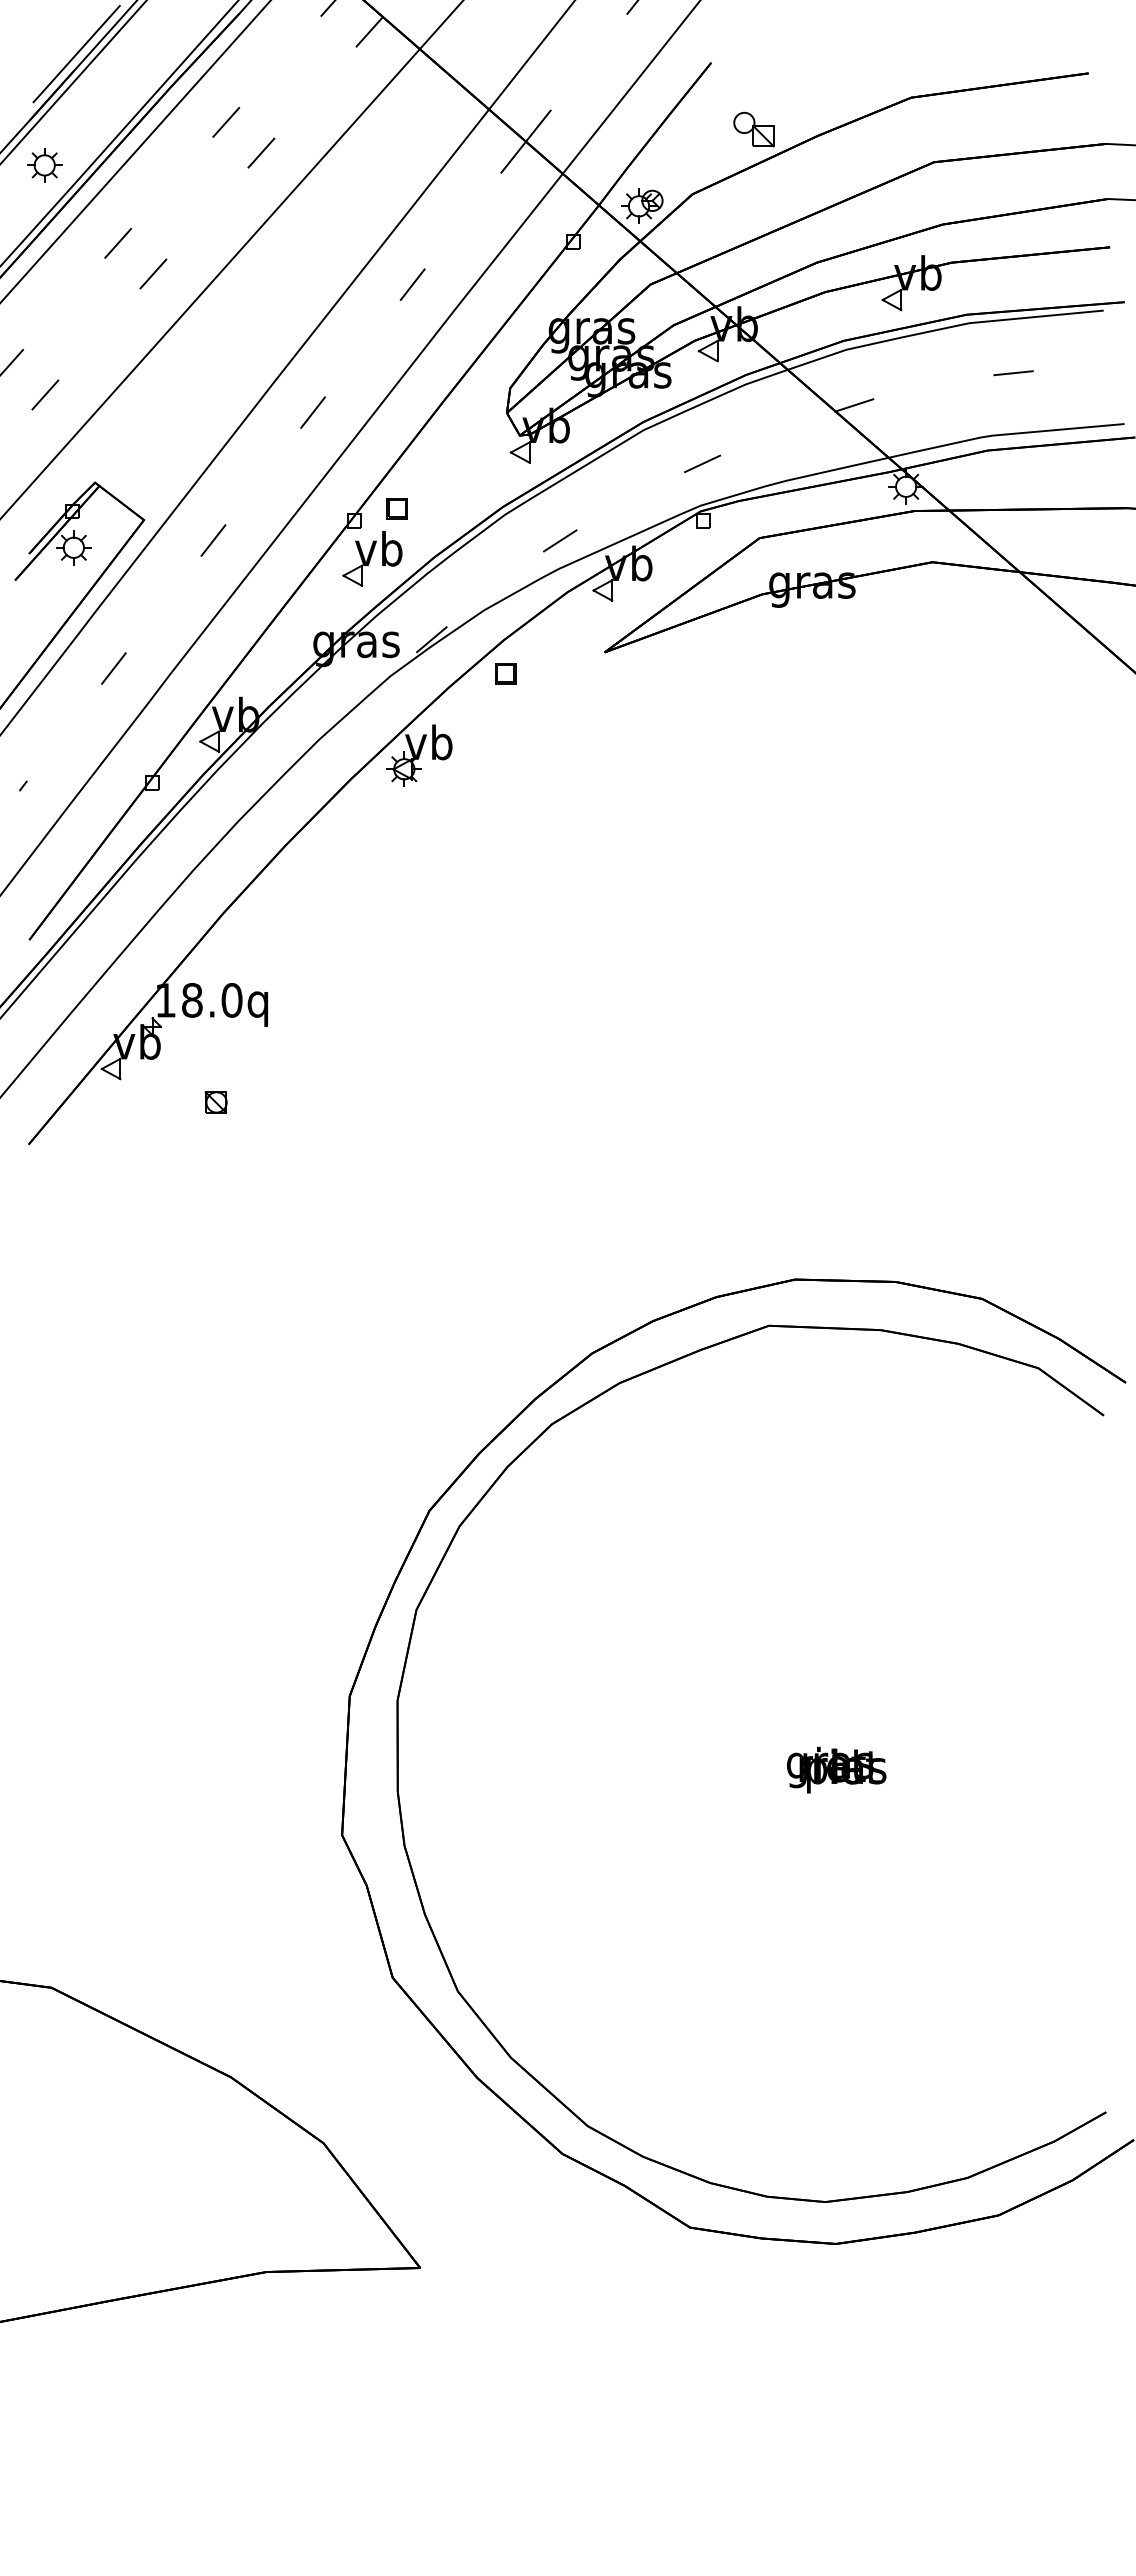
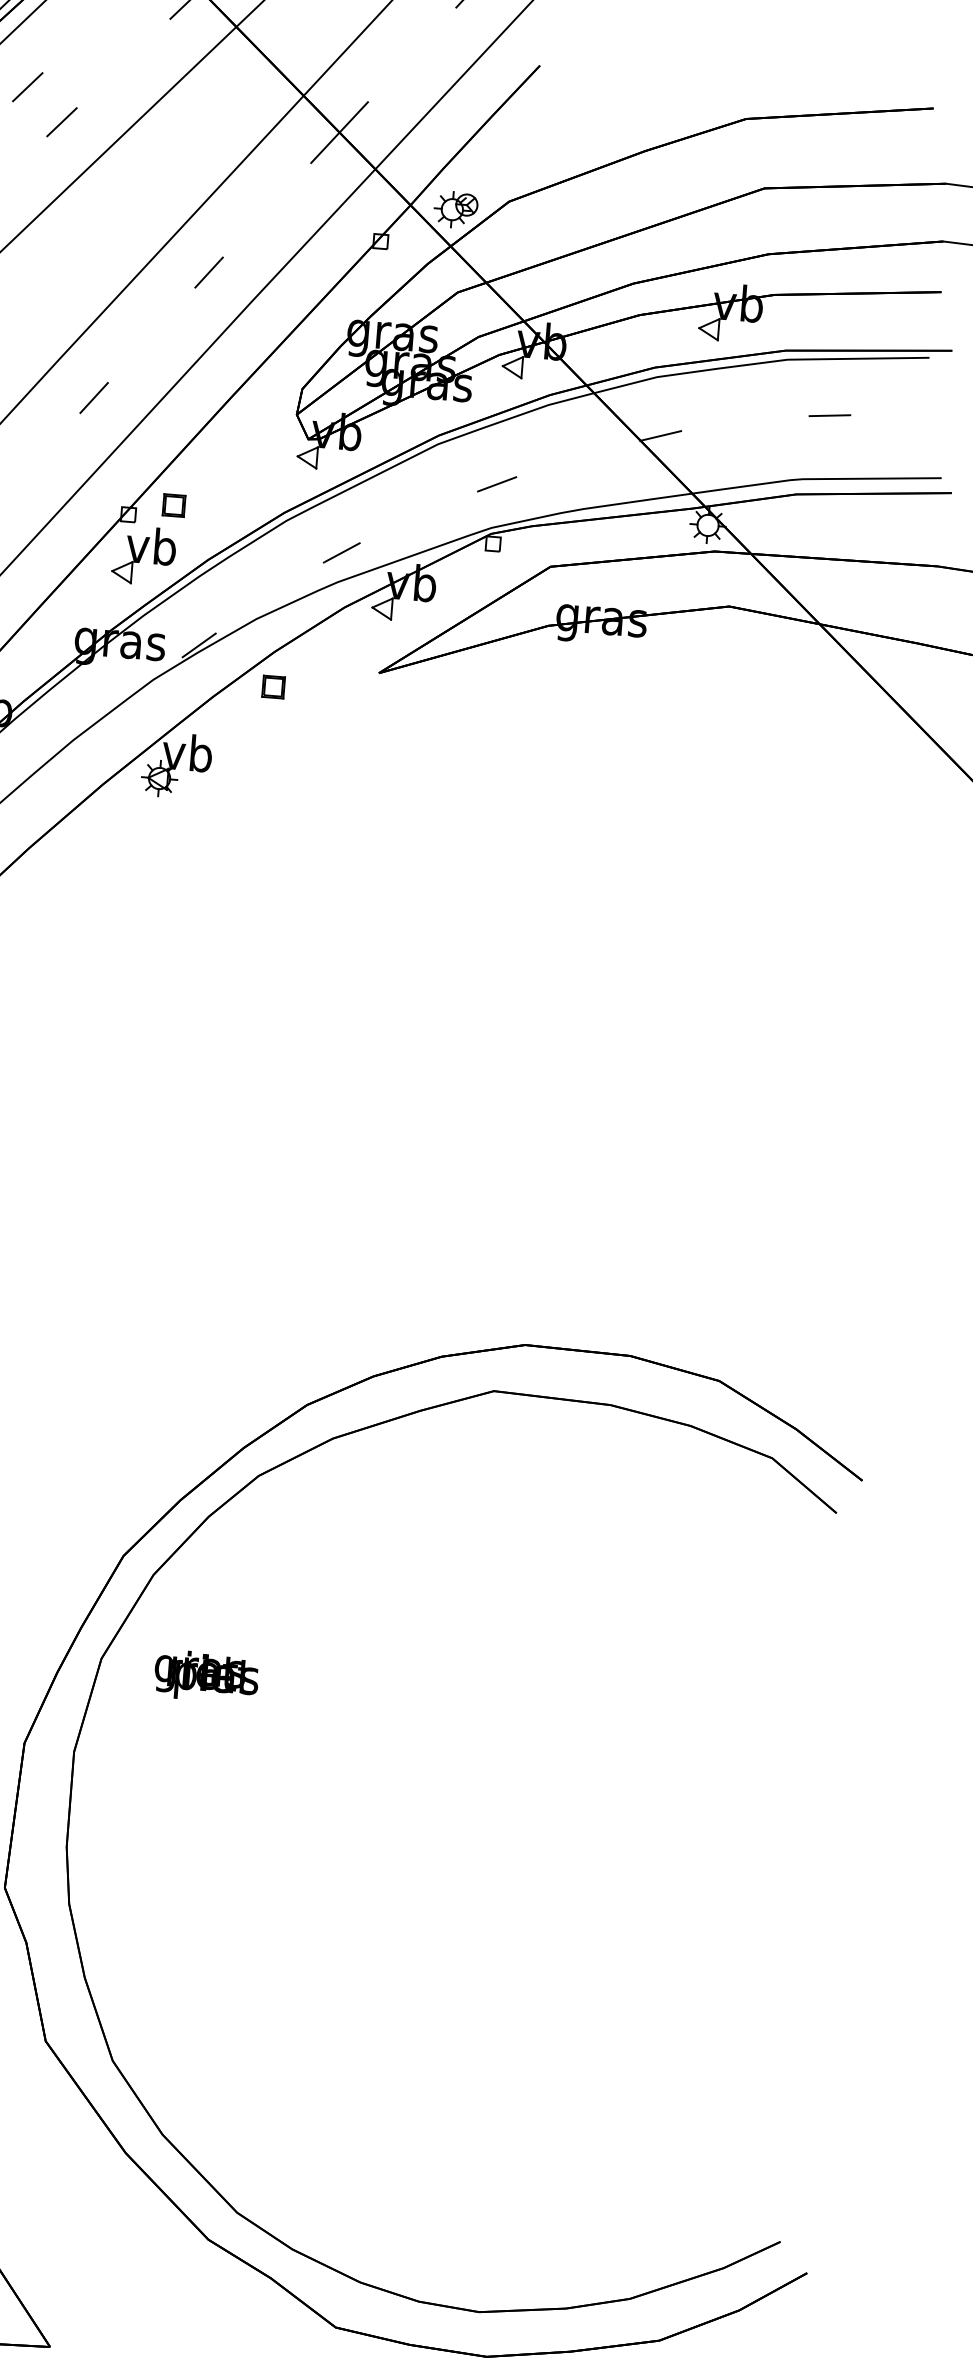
part: (753, 129) -> (578, 138), removed
text: (836, 1769) -> (206, 1676), moved

